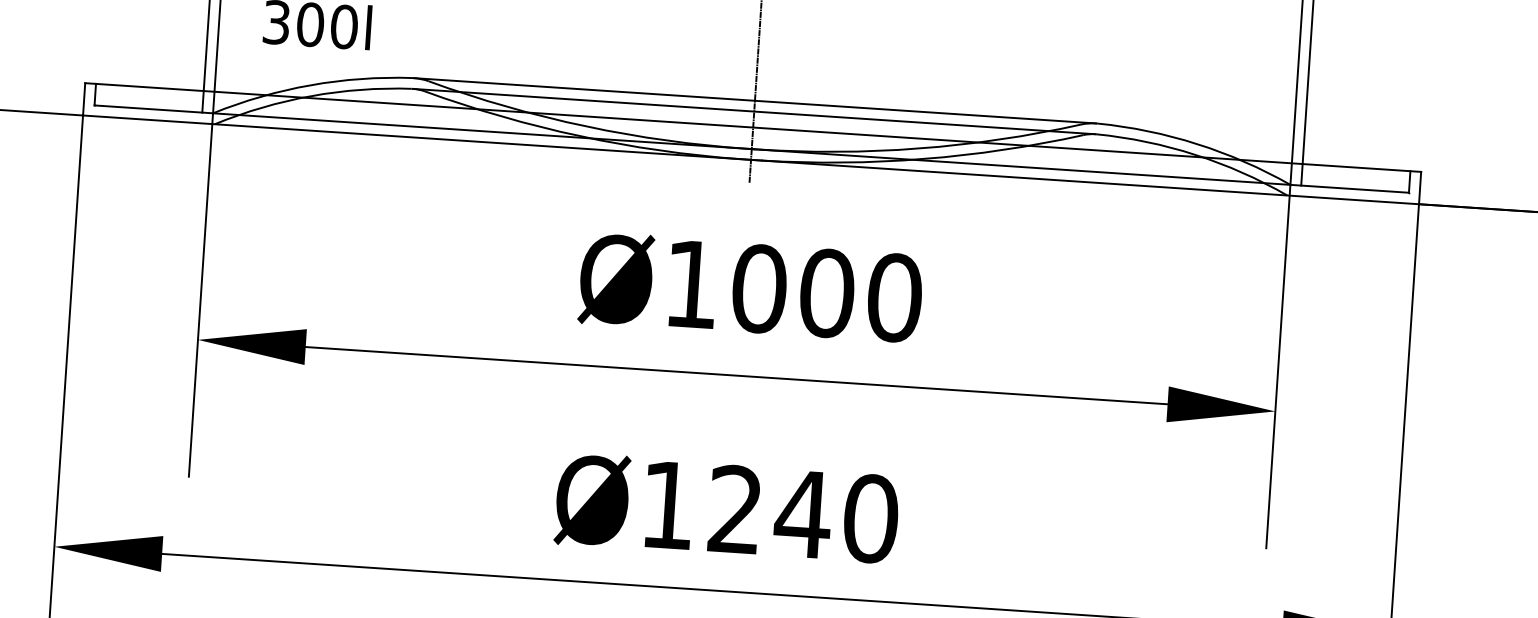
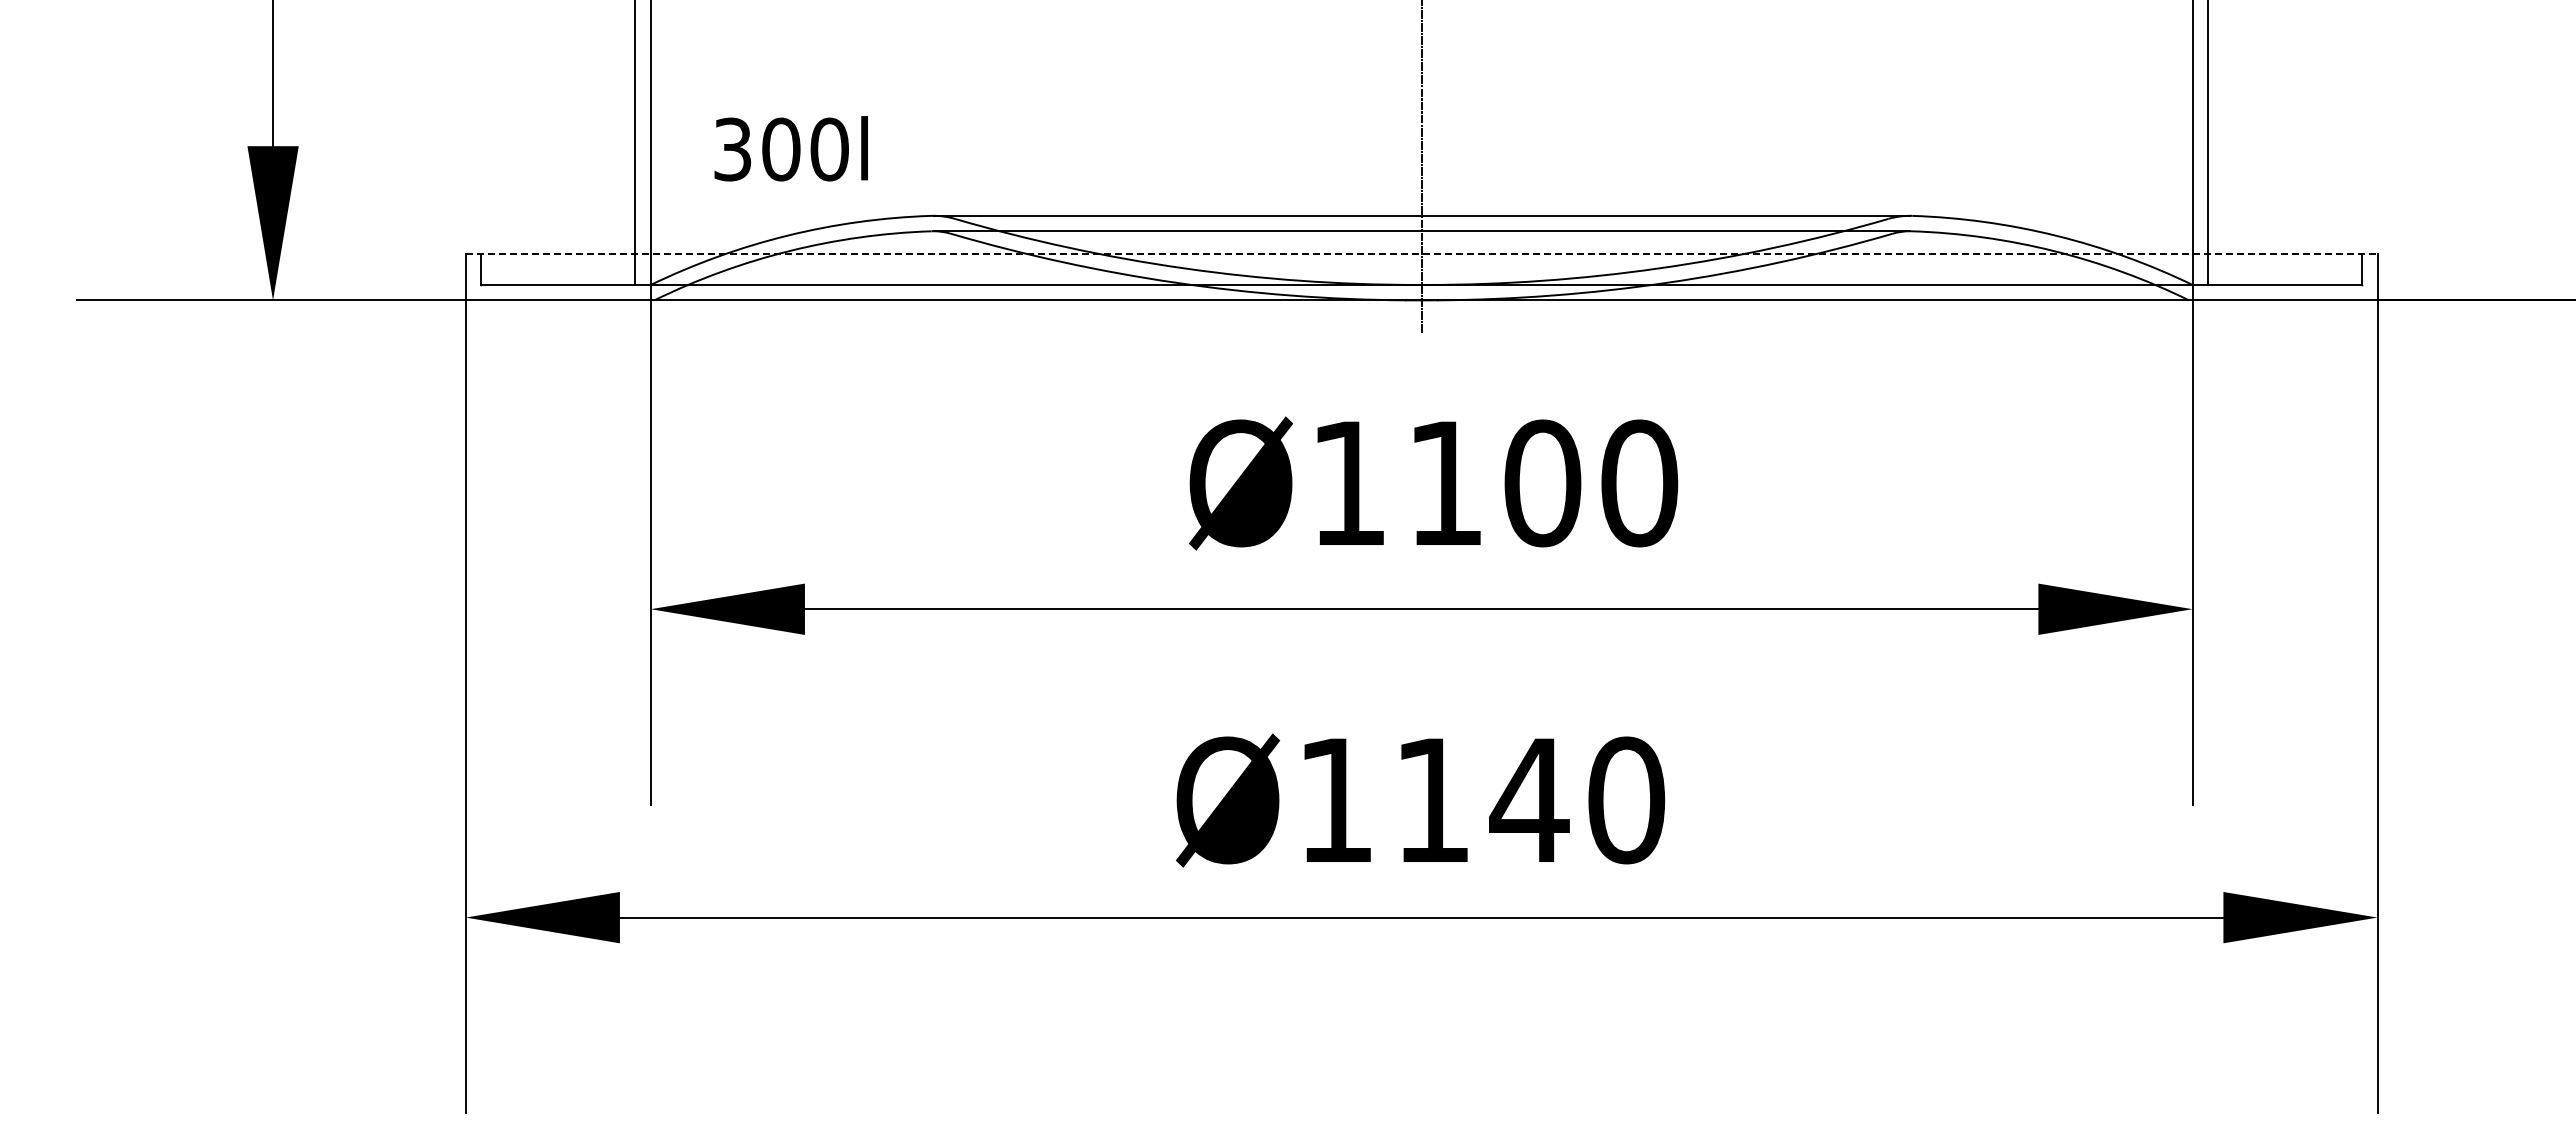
line: (753, 127) -> (1421, 254), solid -> dashed
text: (759, 288) -> (1445, 483), Ø1000 -> Ø1100
text: (734, 508) -> (1431, 798), Ø1240 -> Ø1140

